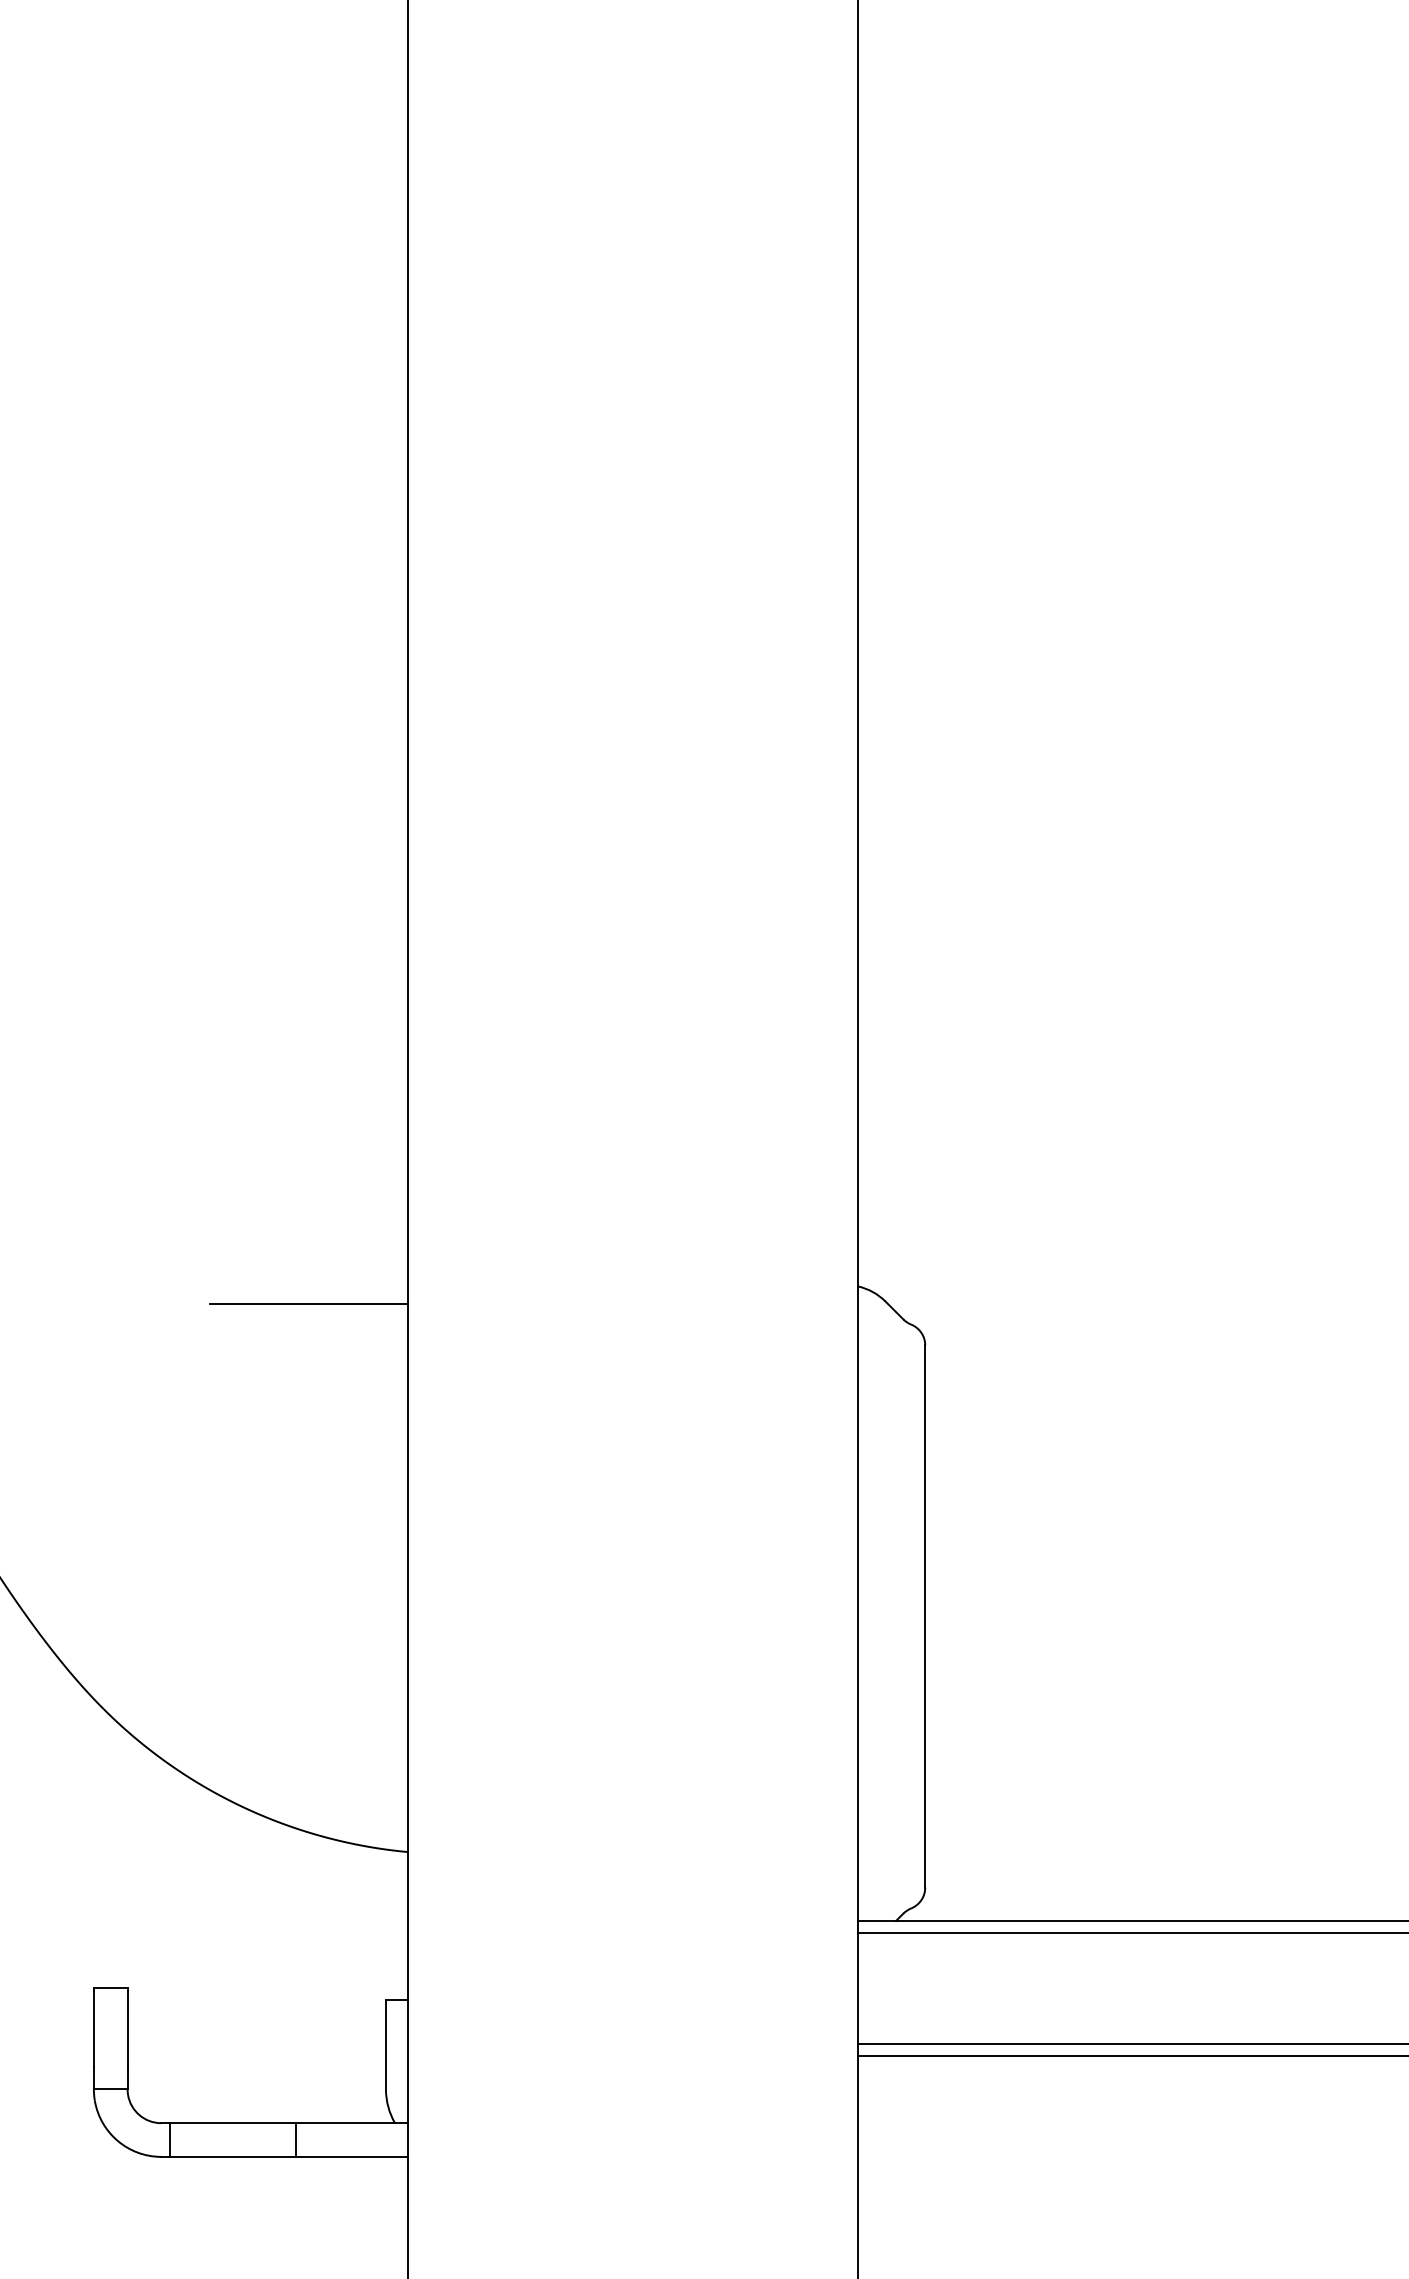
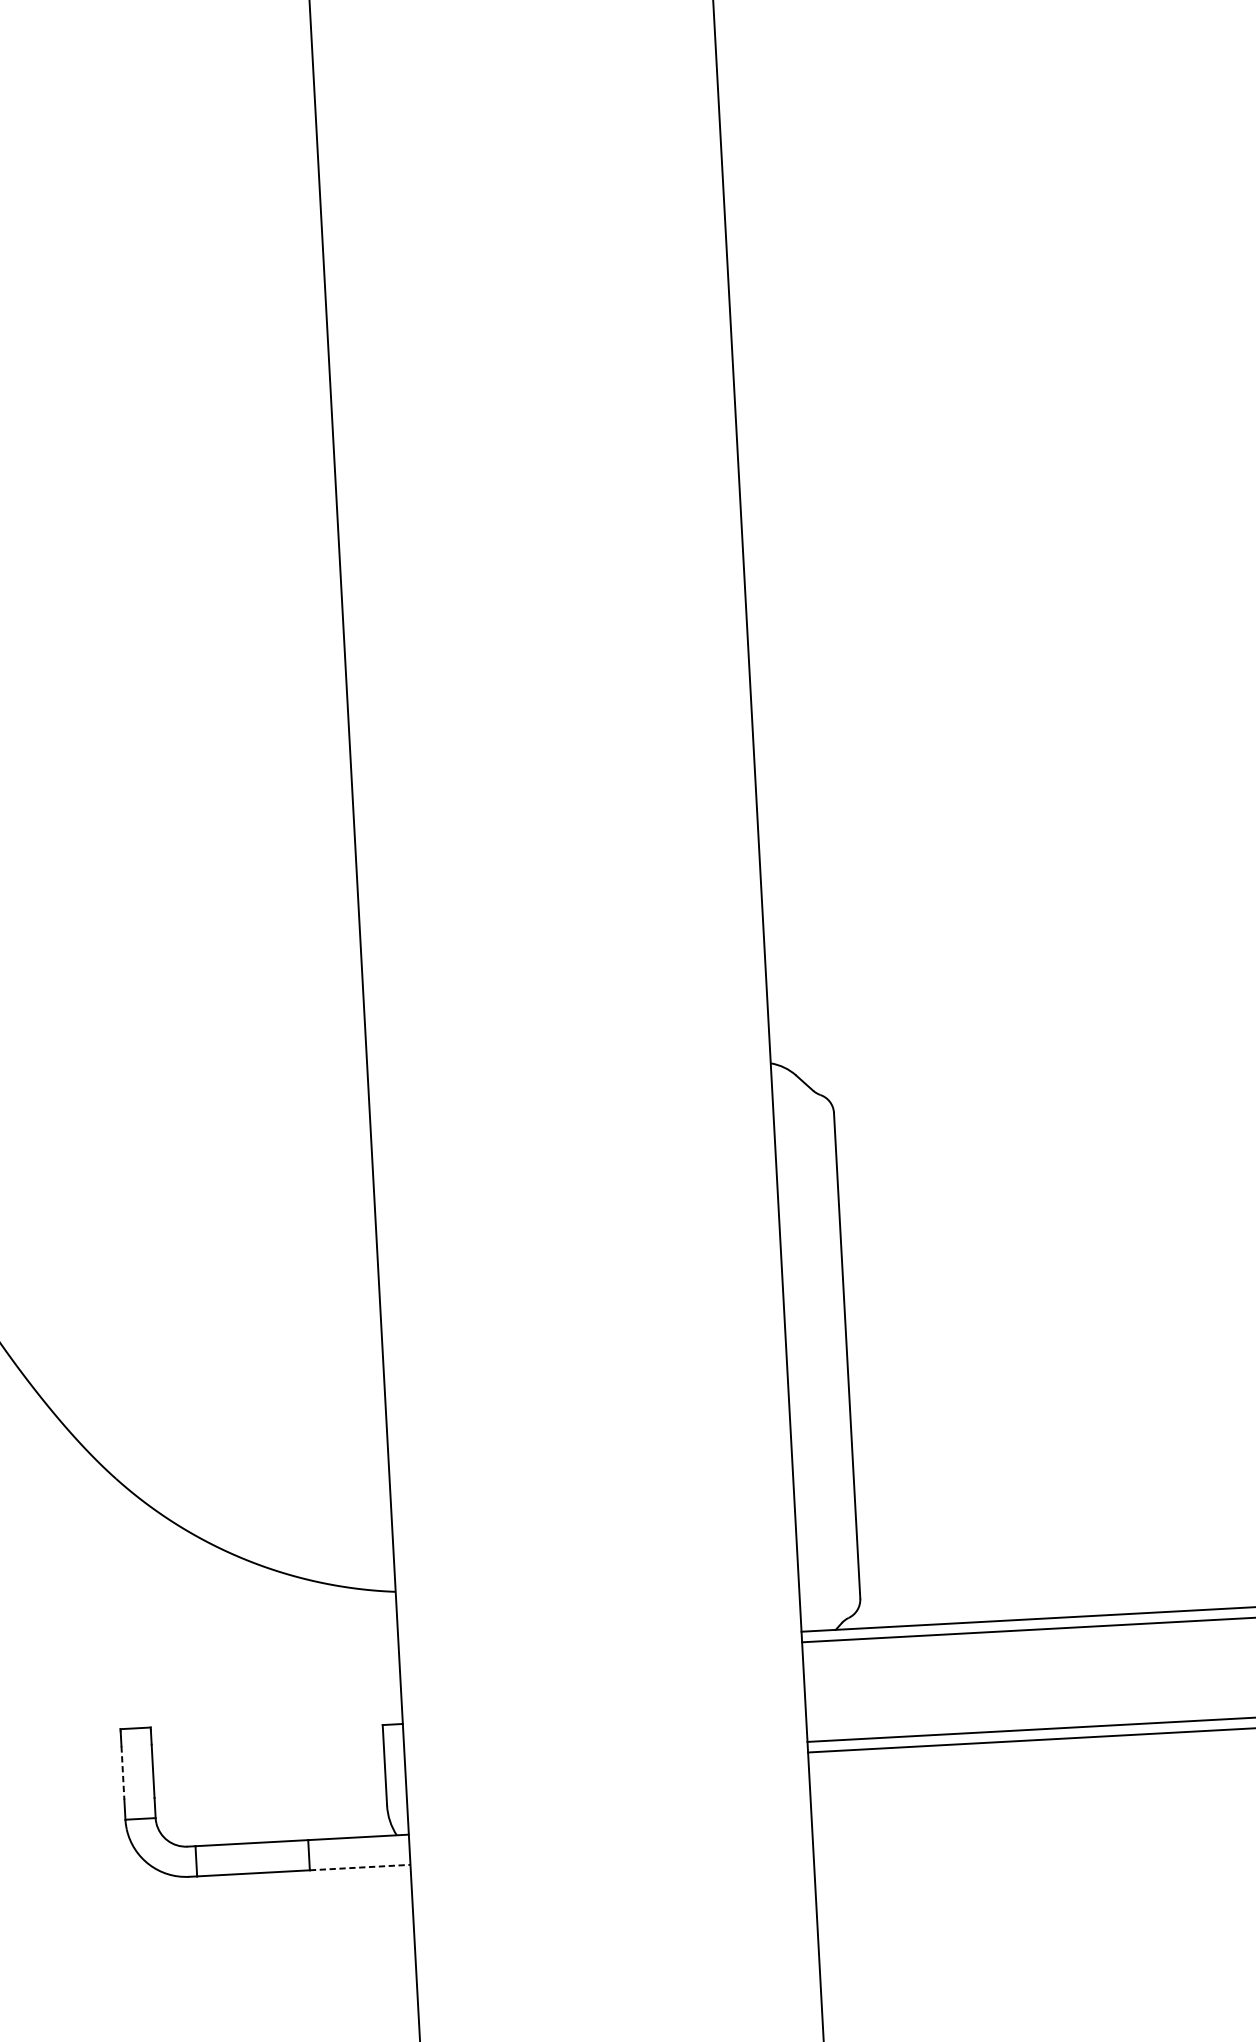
line: (308, 1303) -> (279, 1105), removed
line: (93, 2037) -> (122, 1773), solid -> dashed
line: (352, 2156) -> (360, 1867), solid -> dashed

